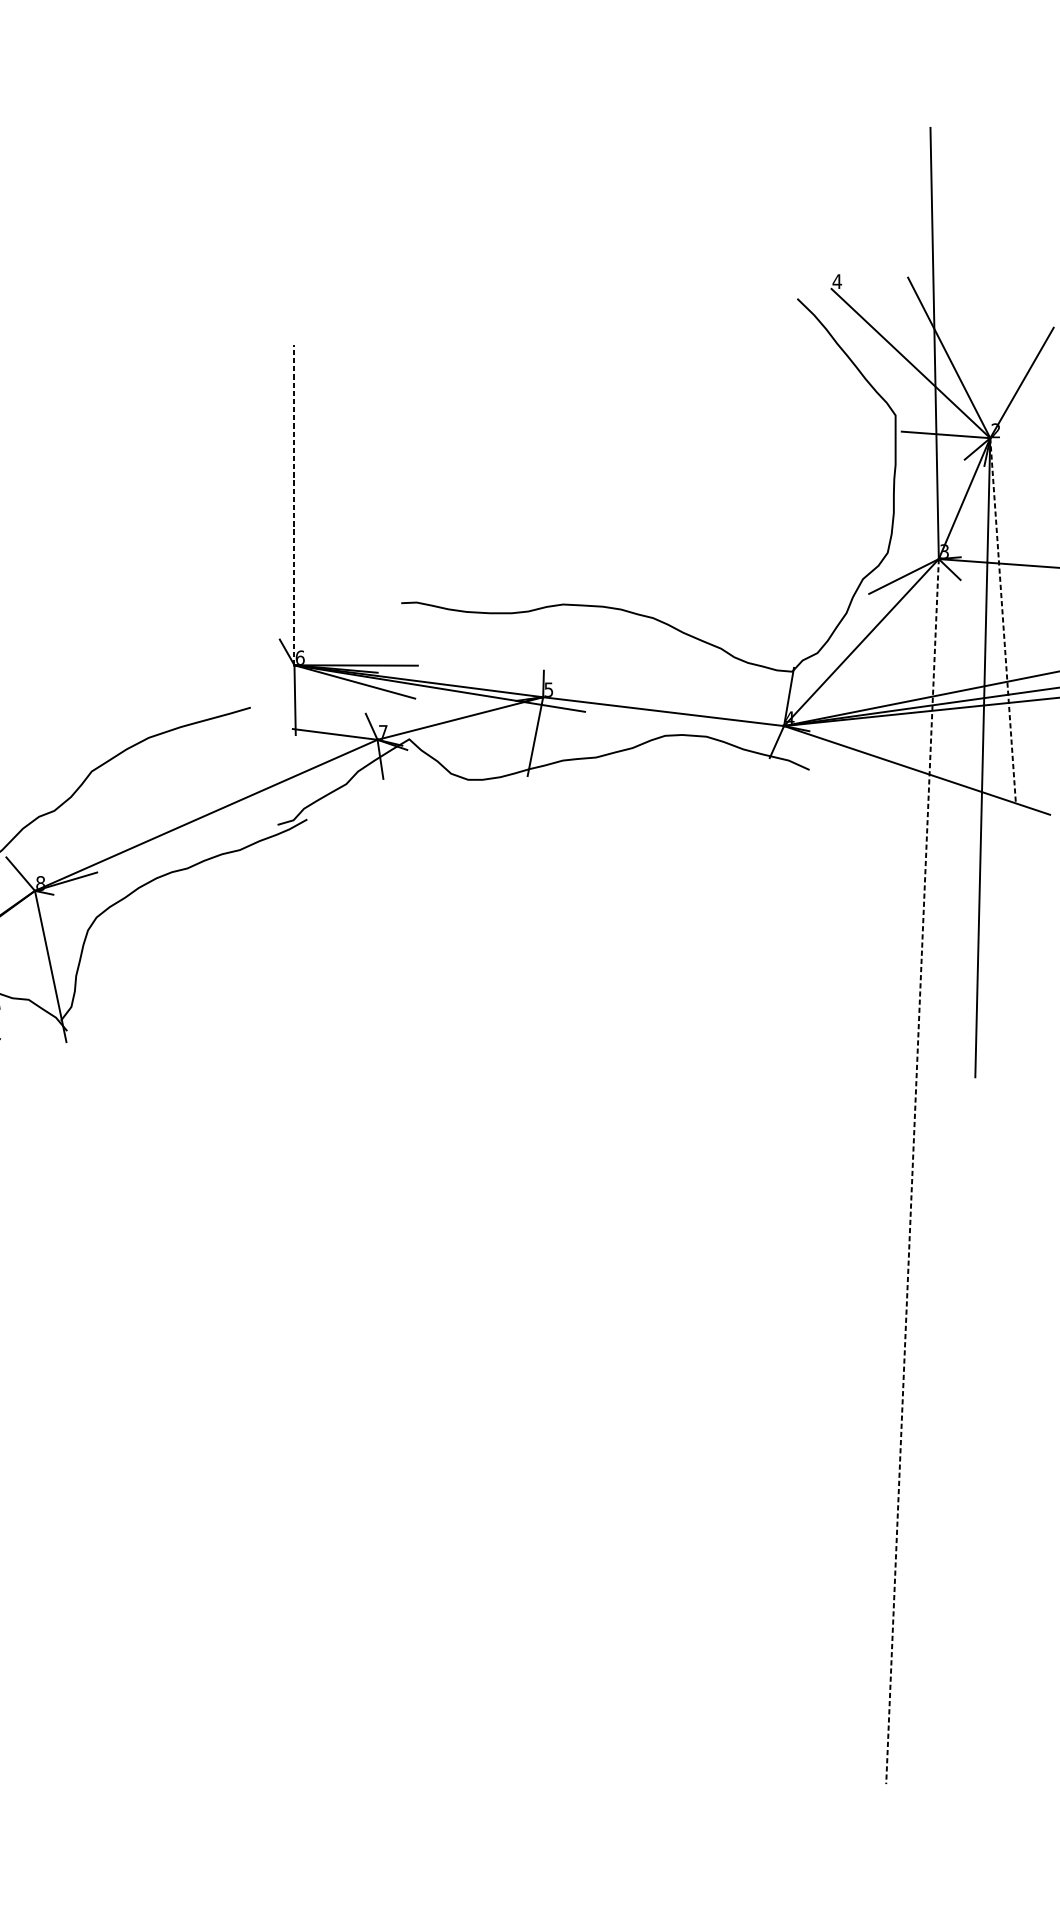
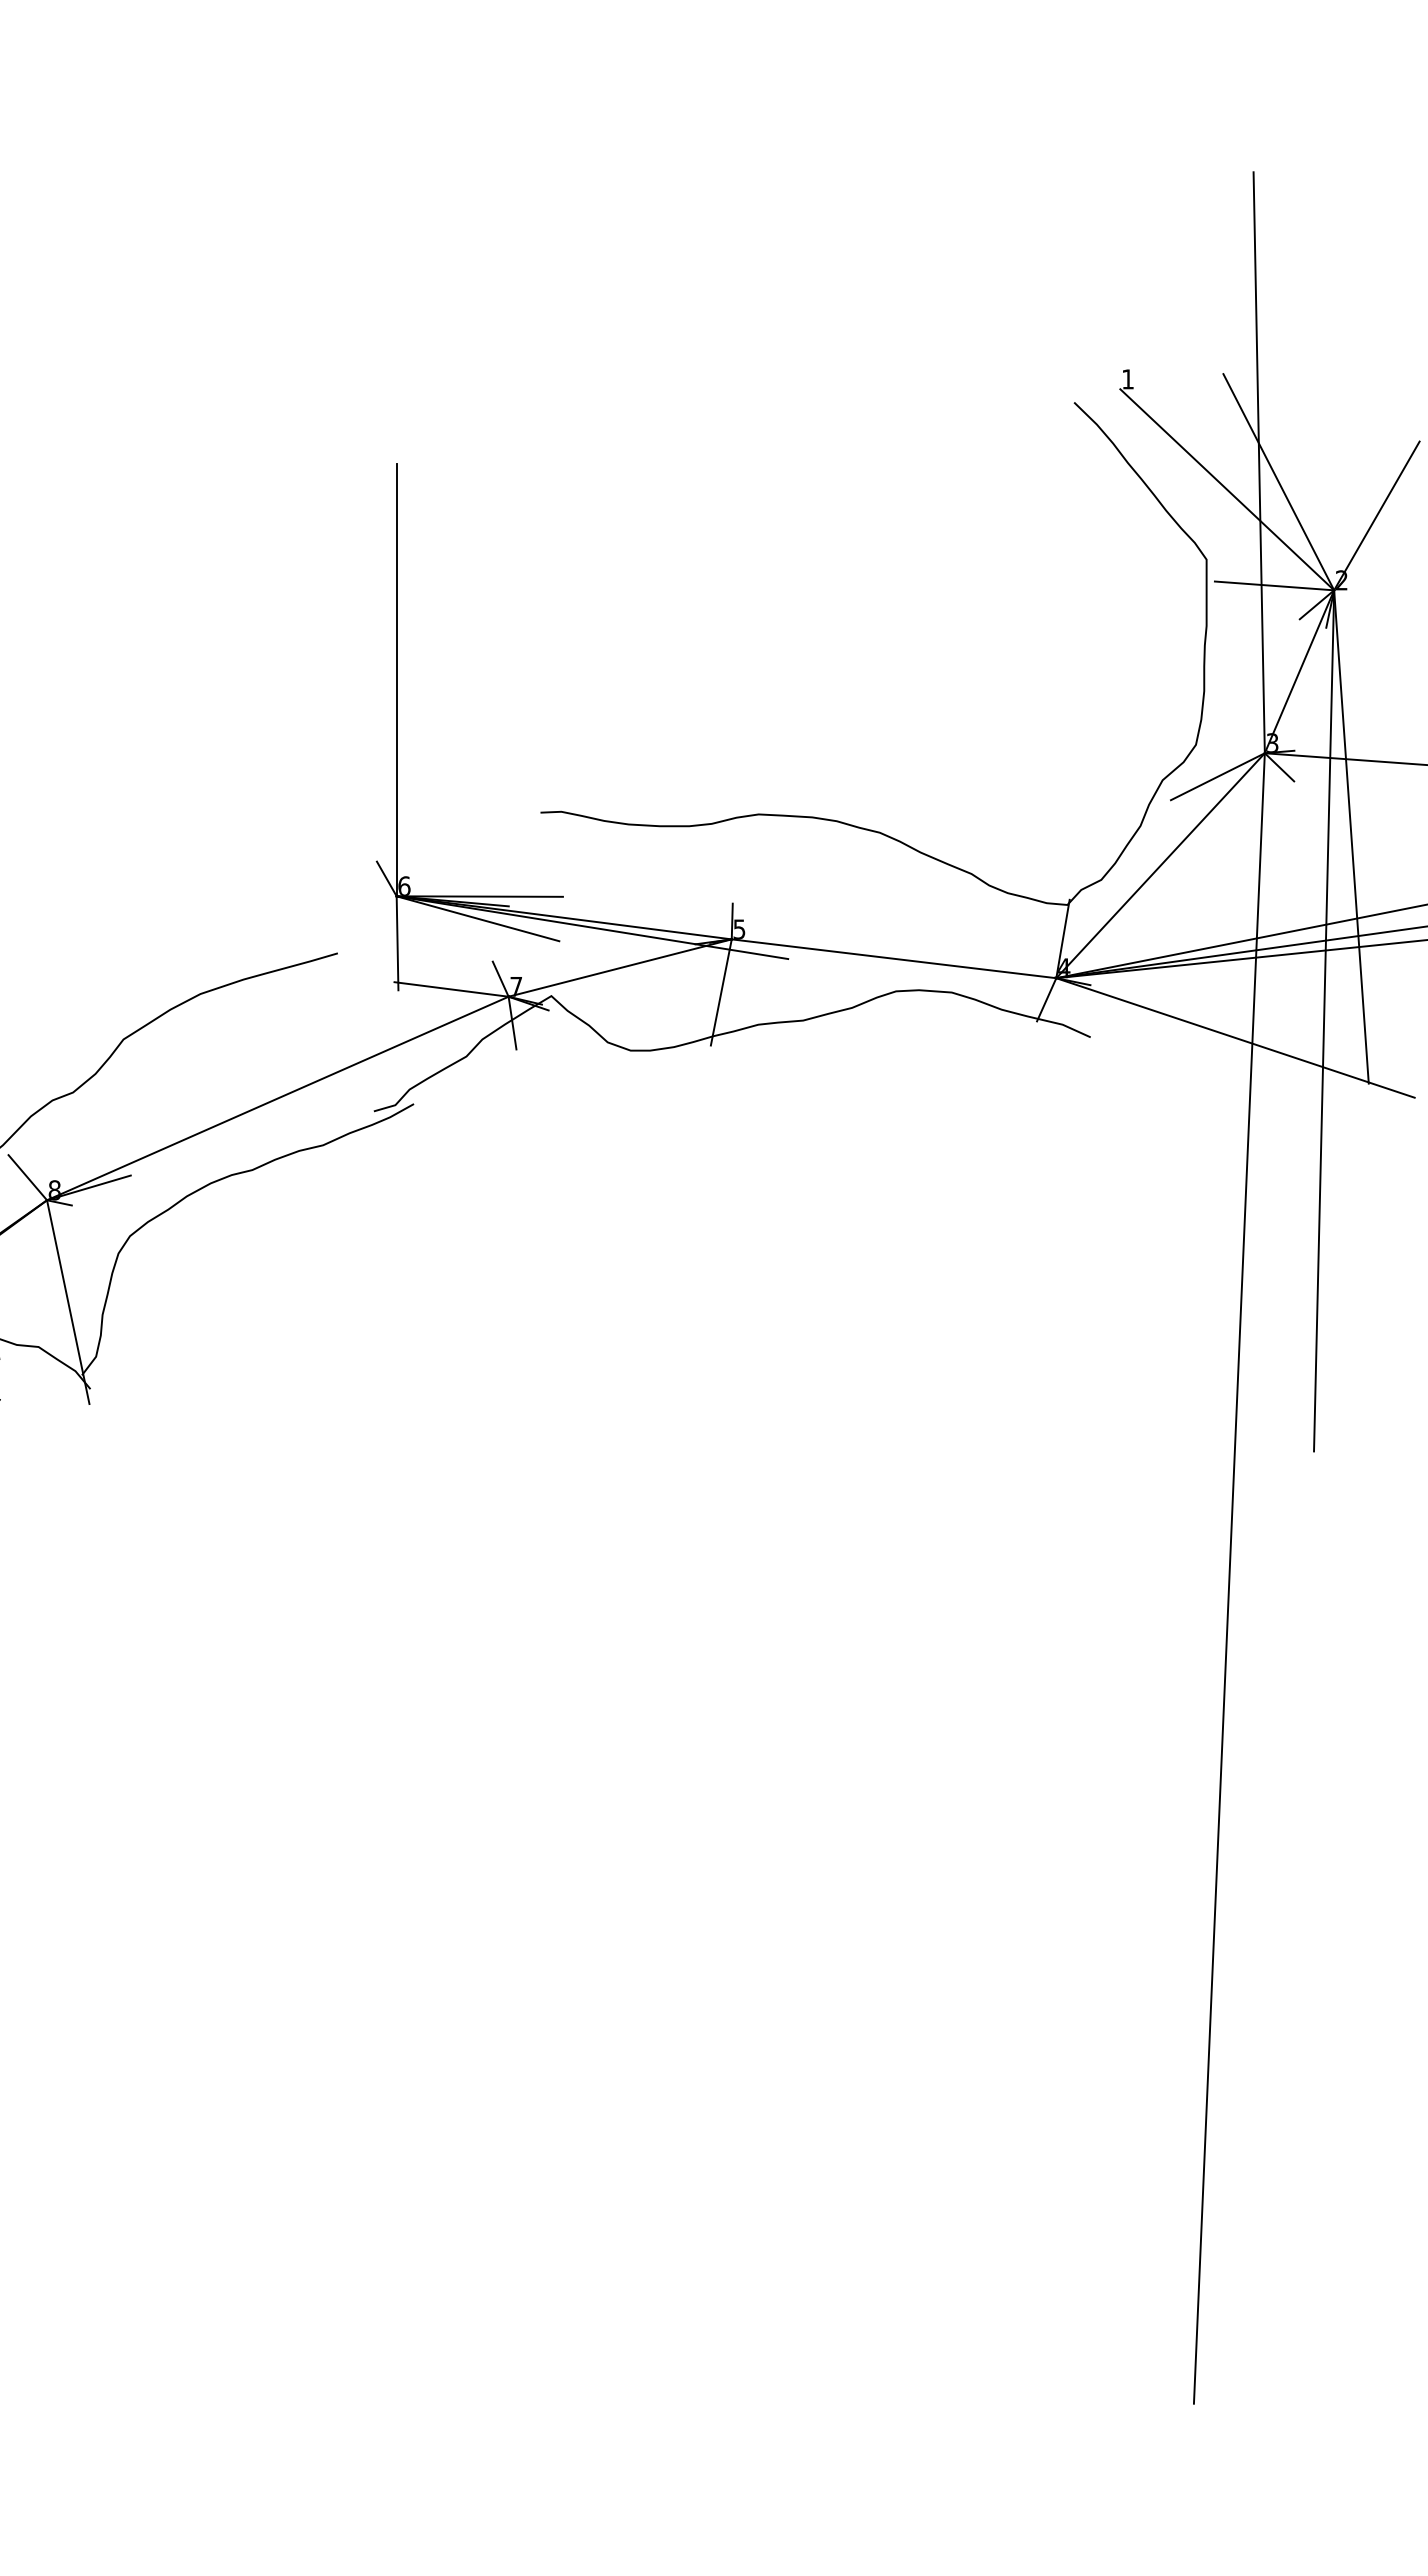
text: (836, 281) -> (1127, 379), 4 -> 1
line: (294, 504) -> (396, 679), dashed -> solid
line: (1003, 621) -> (1351, 837), dashed -> solid
line: (912, 1171) -> (1229, 1578), dashed -> solid

